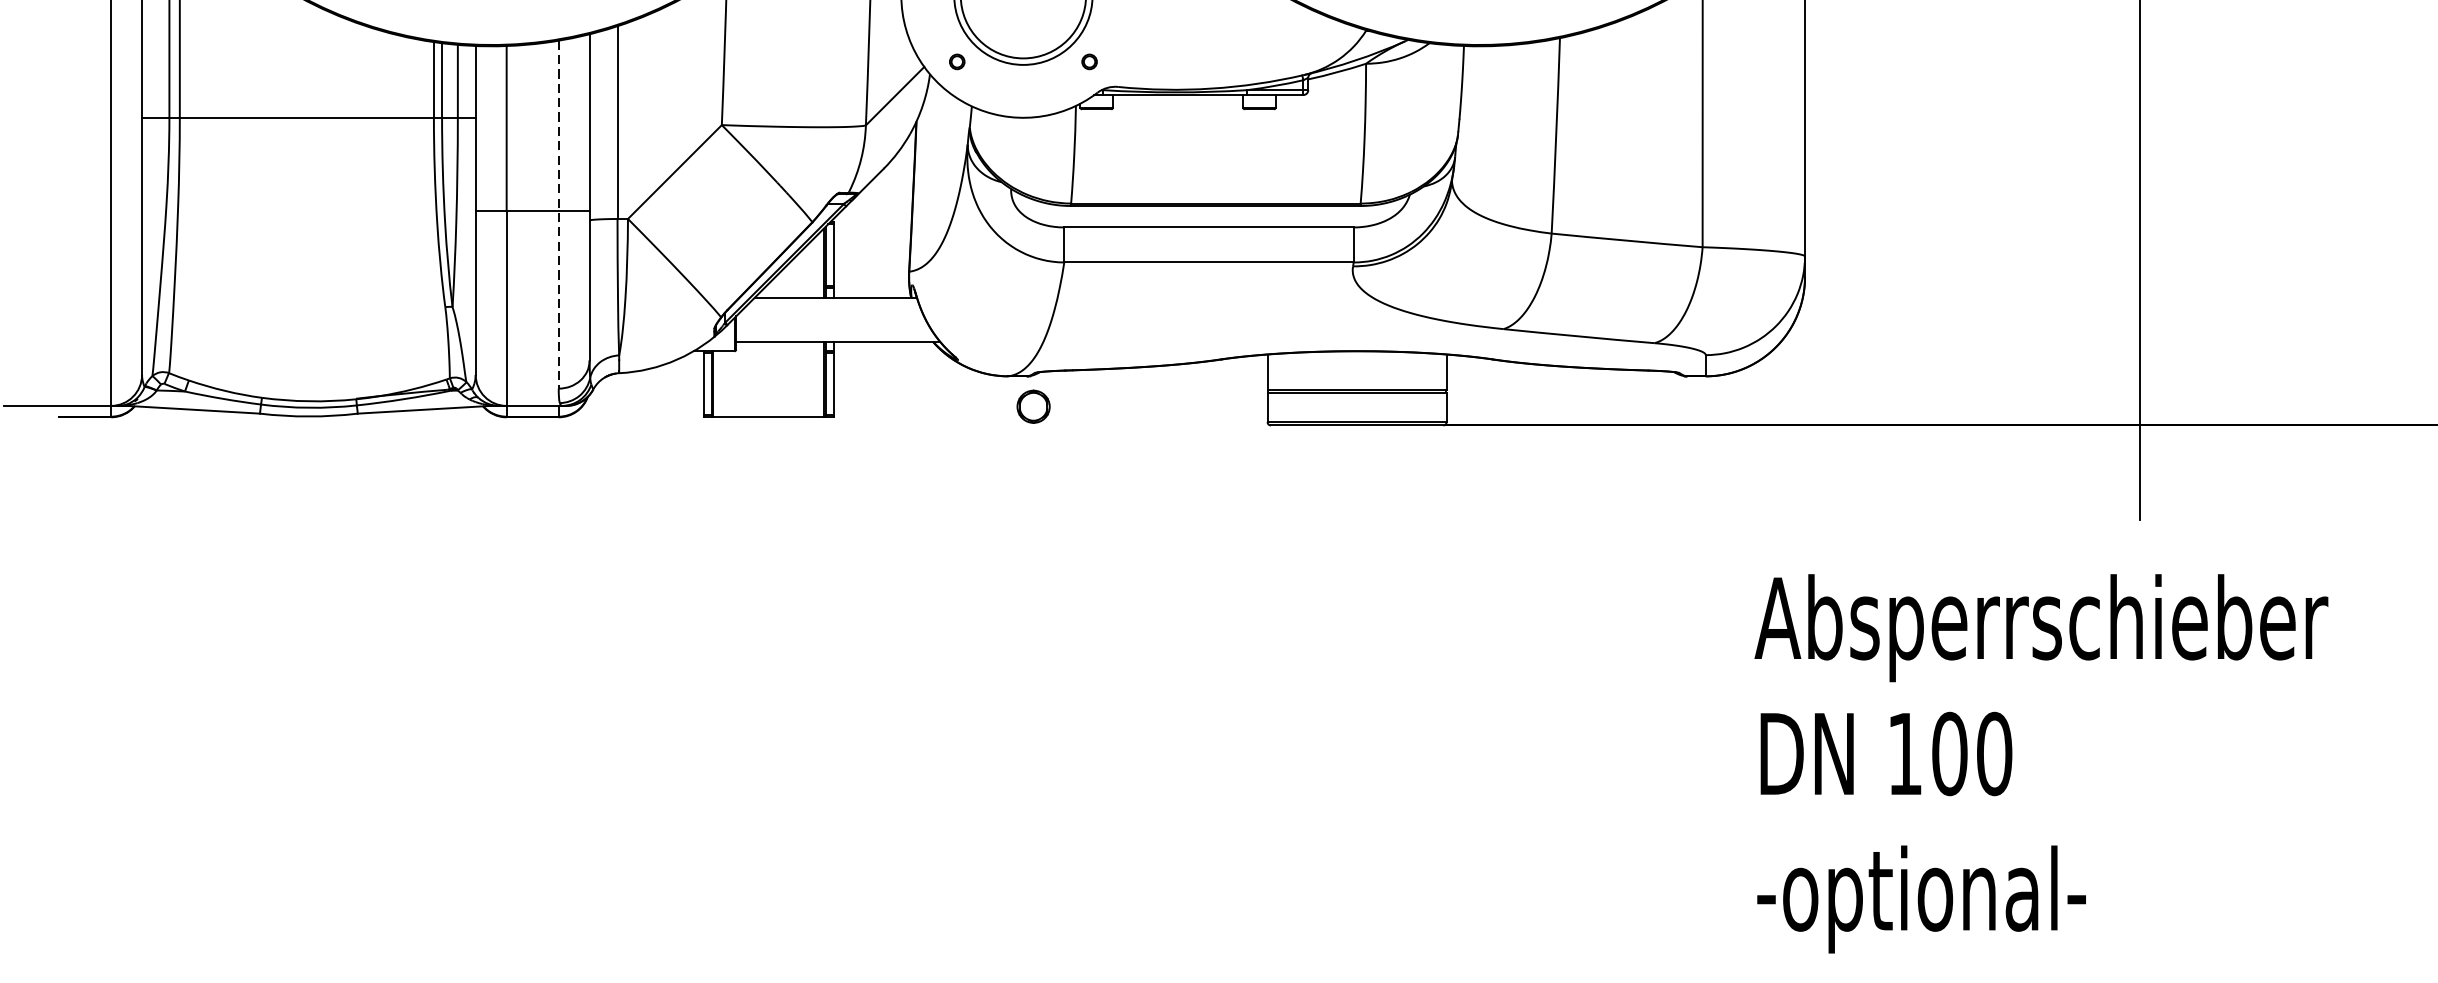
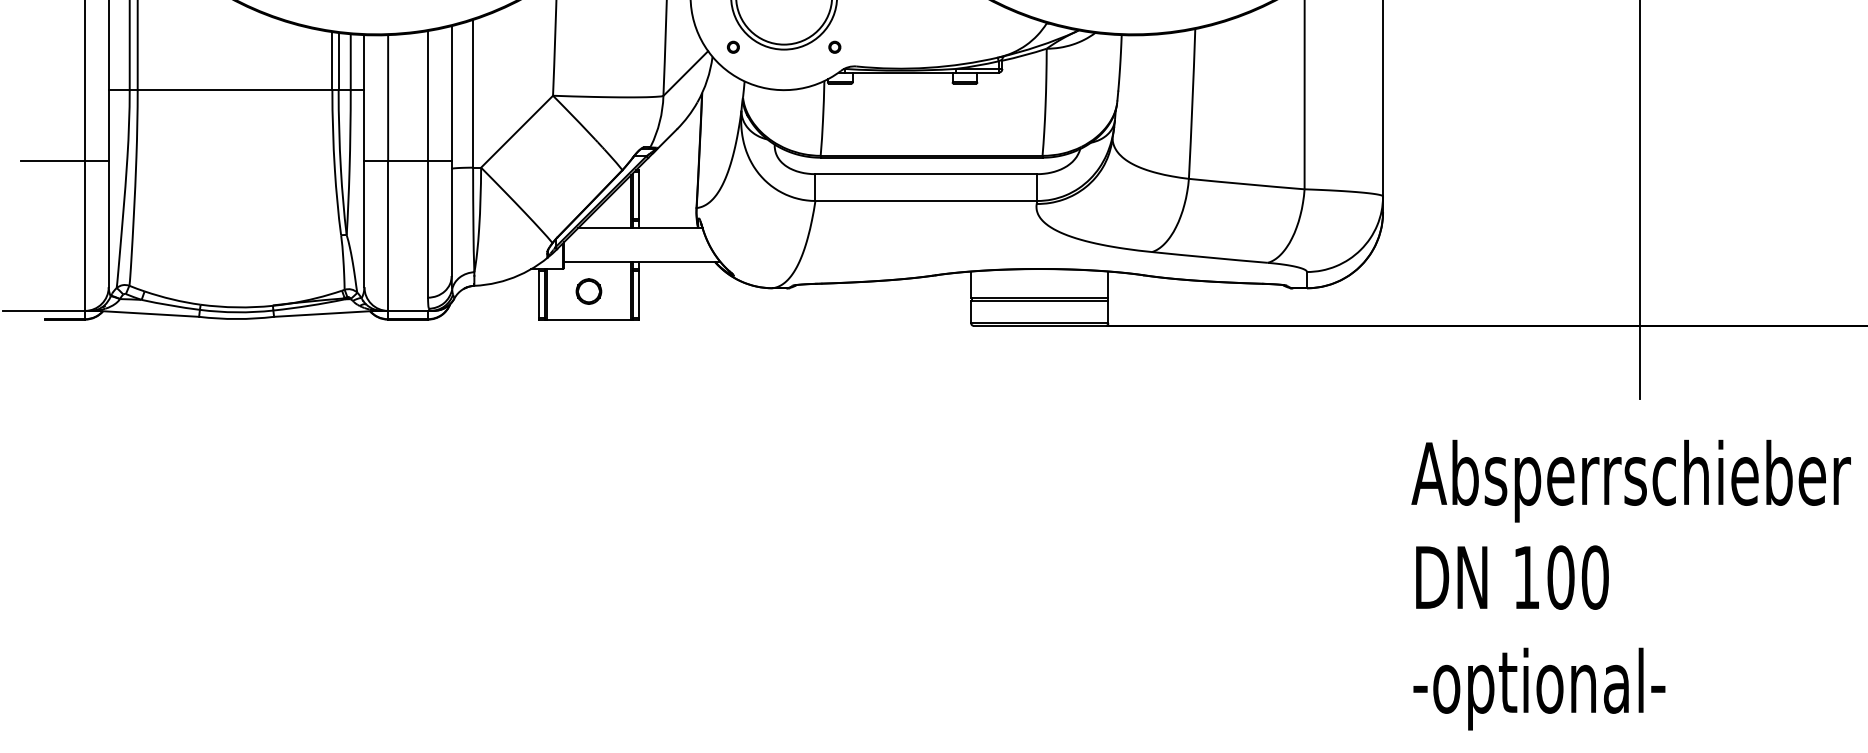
line: (84, 210) -> (64, 161), added
line: (559, 214) -> (428, 164), dashed -> solid
part: (1033, 406) -> (588, 291), moved
text: (2040, 762) -> (1630, 584), moved

